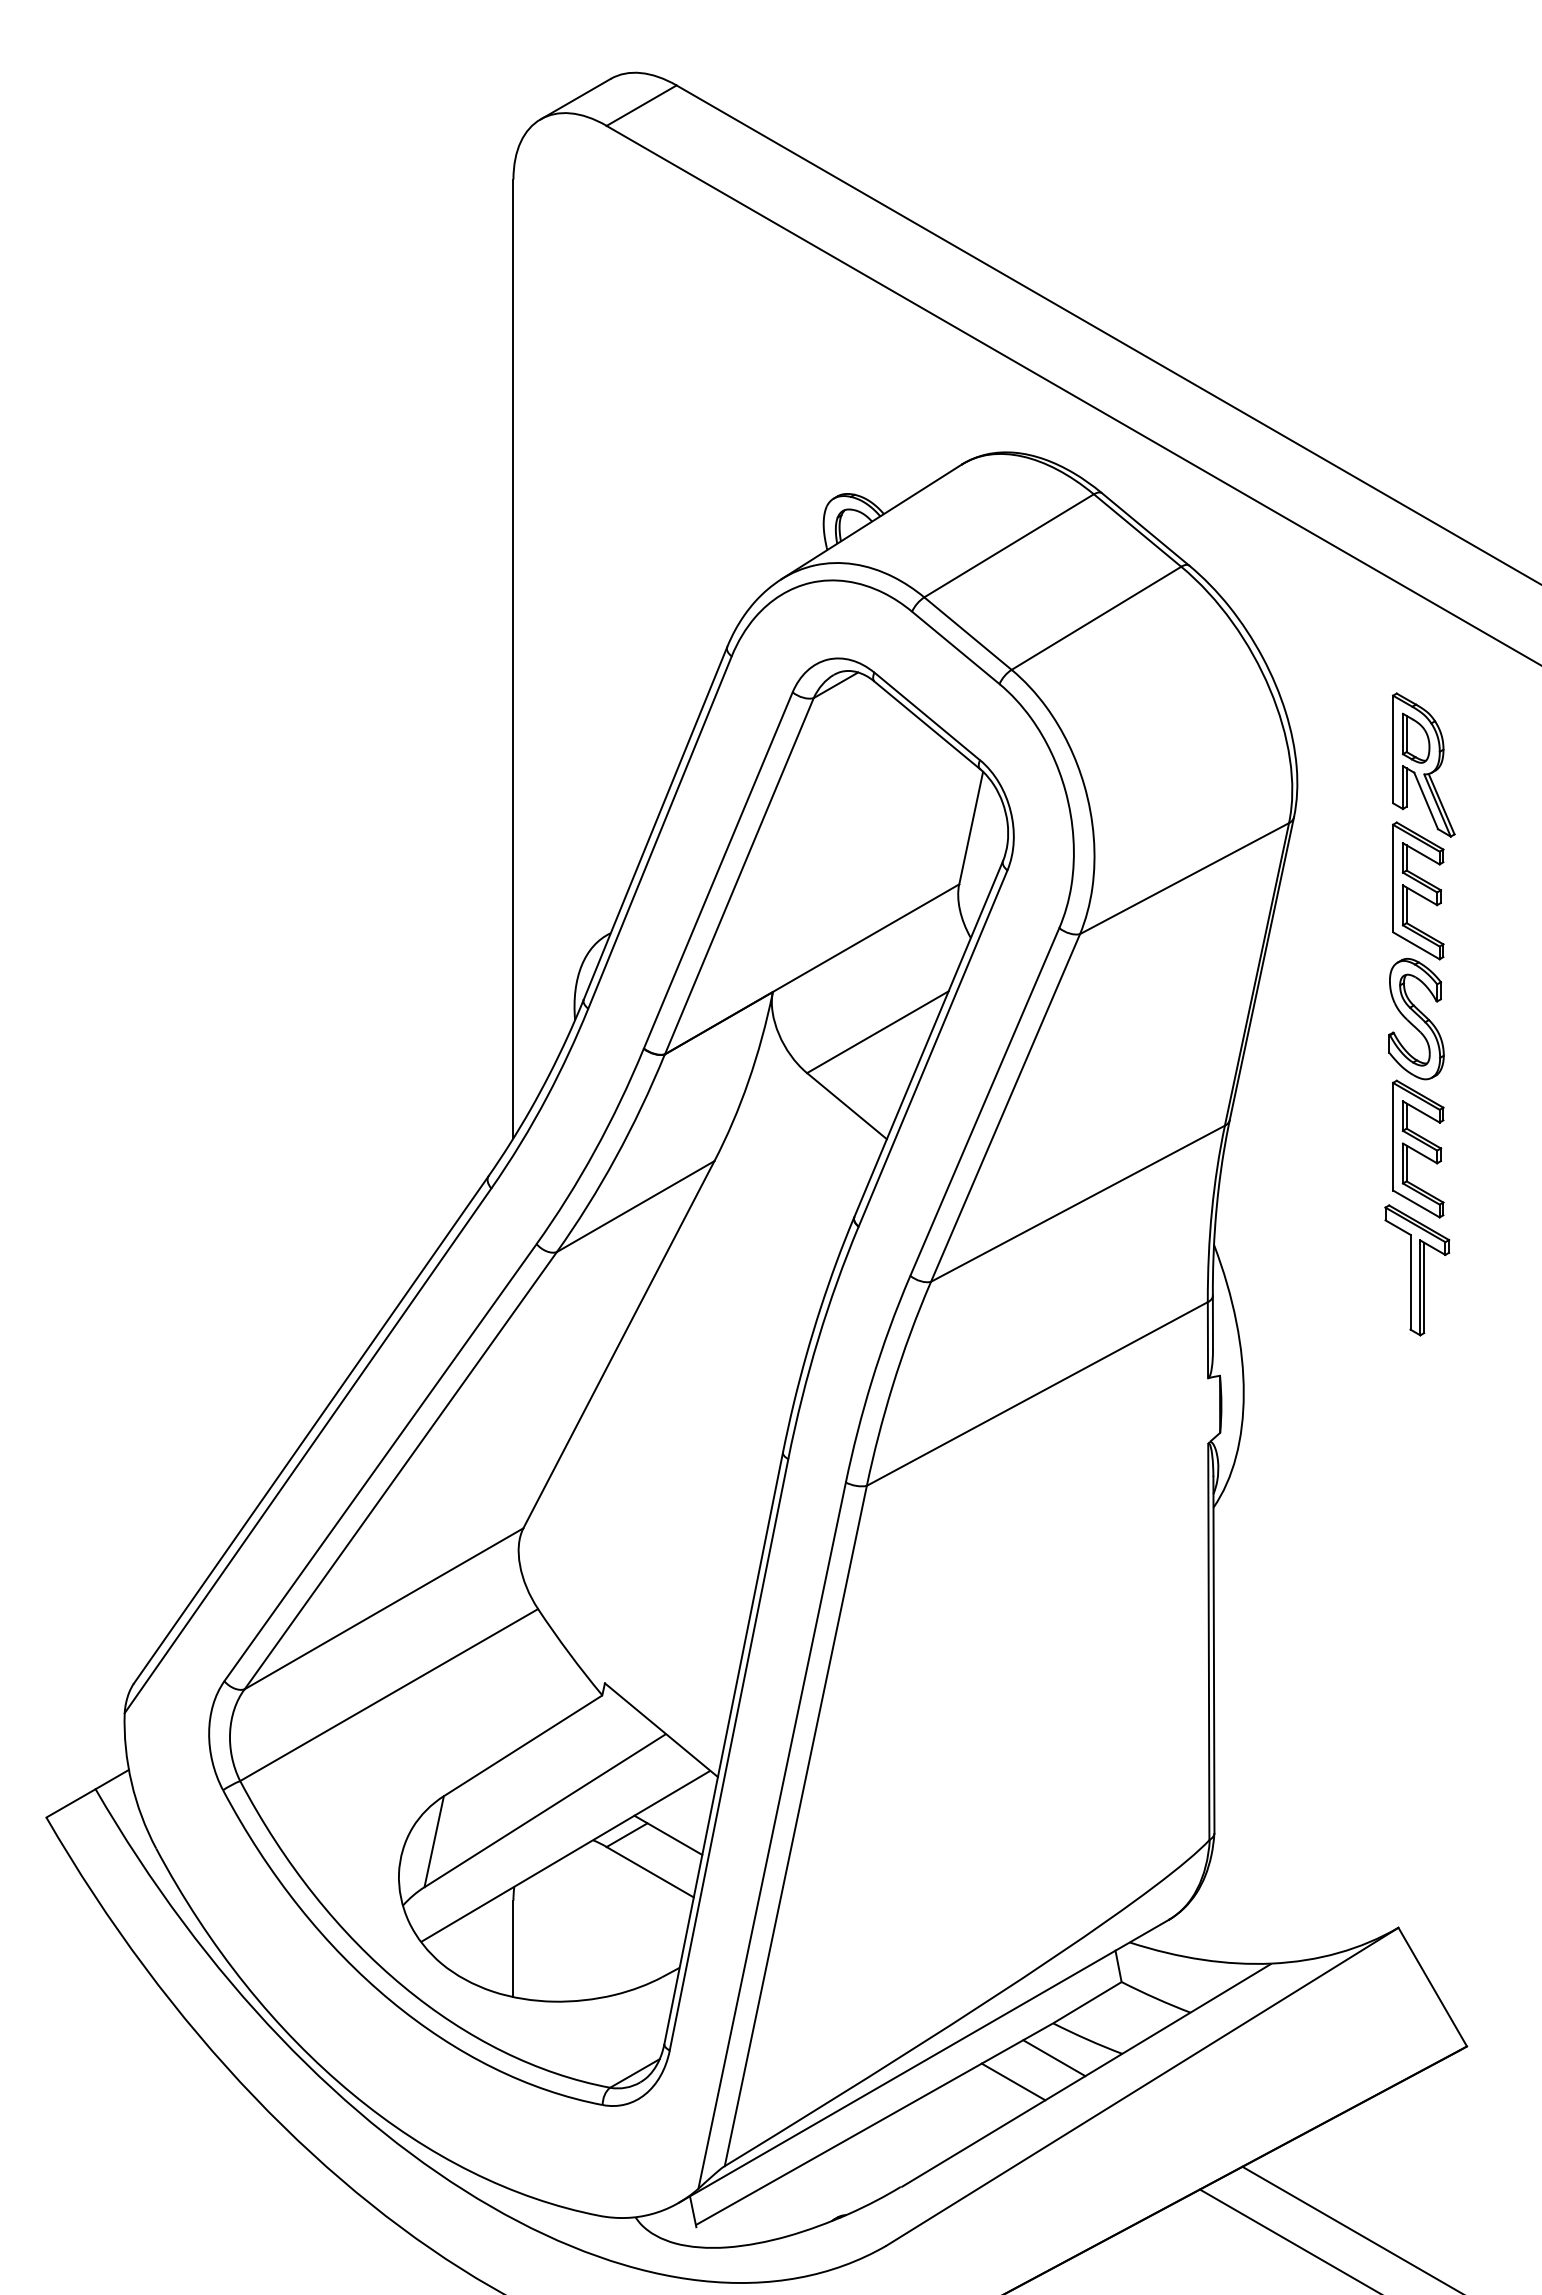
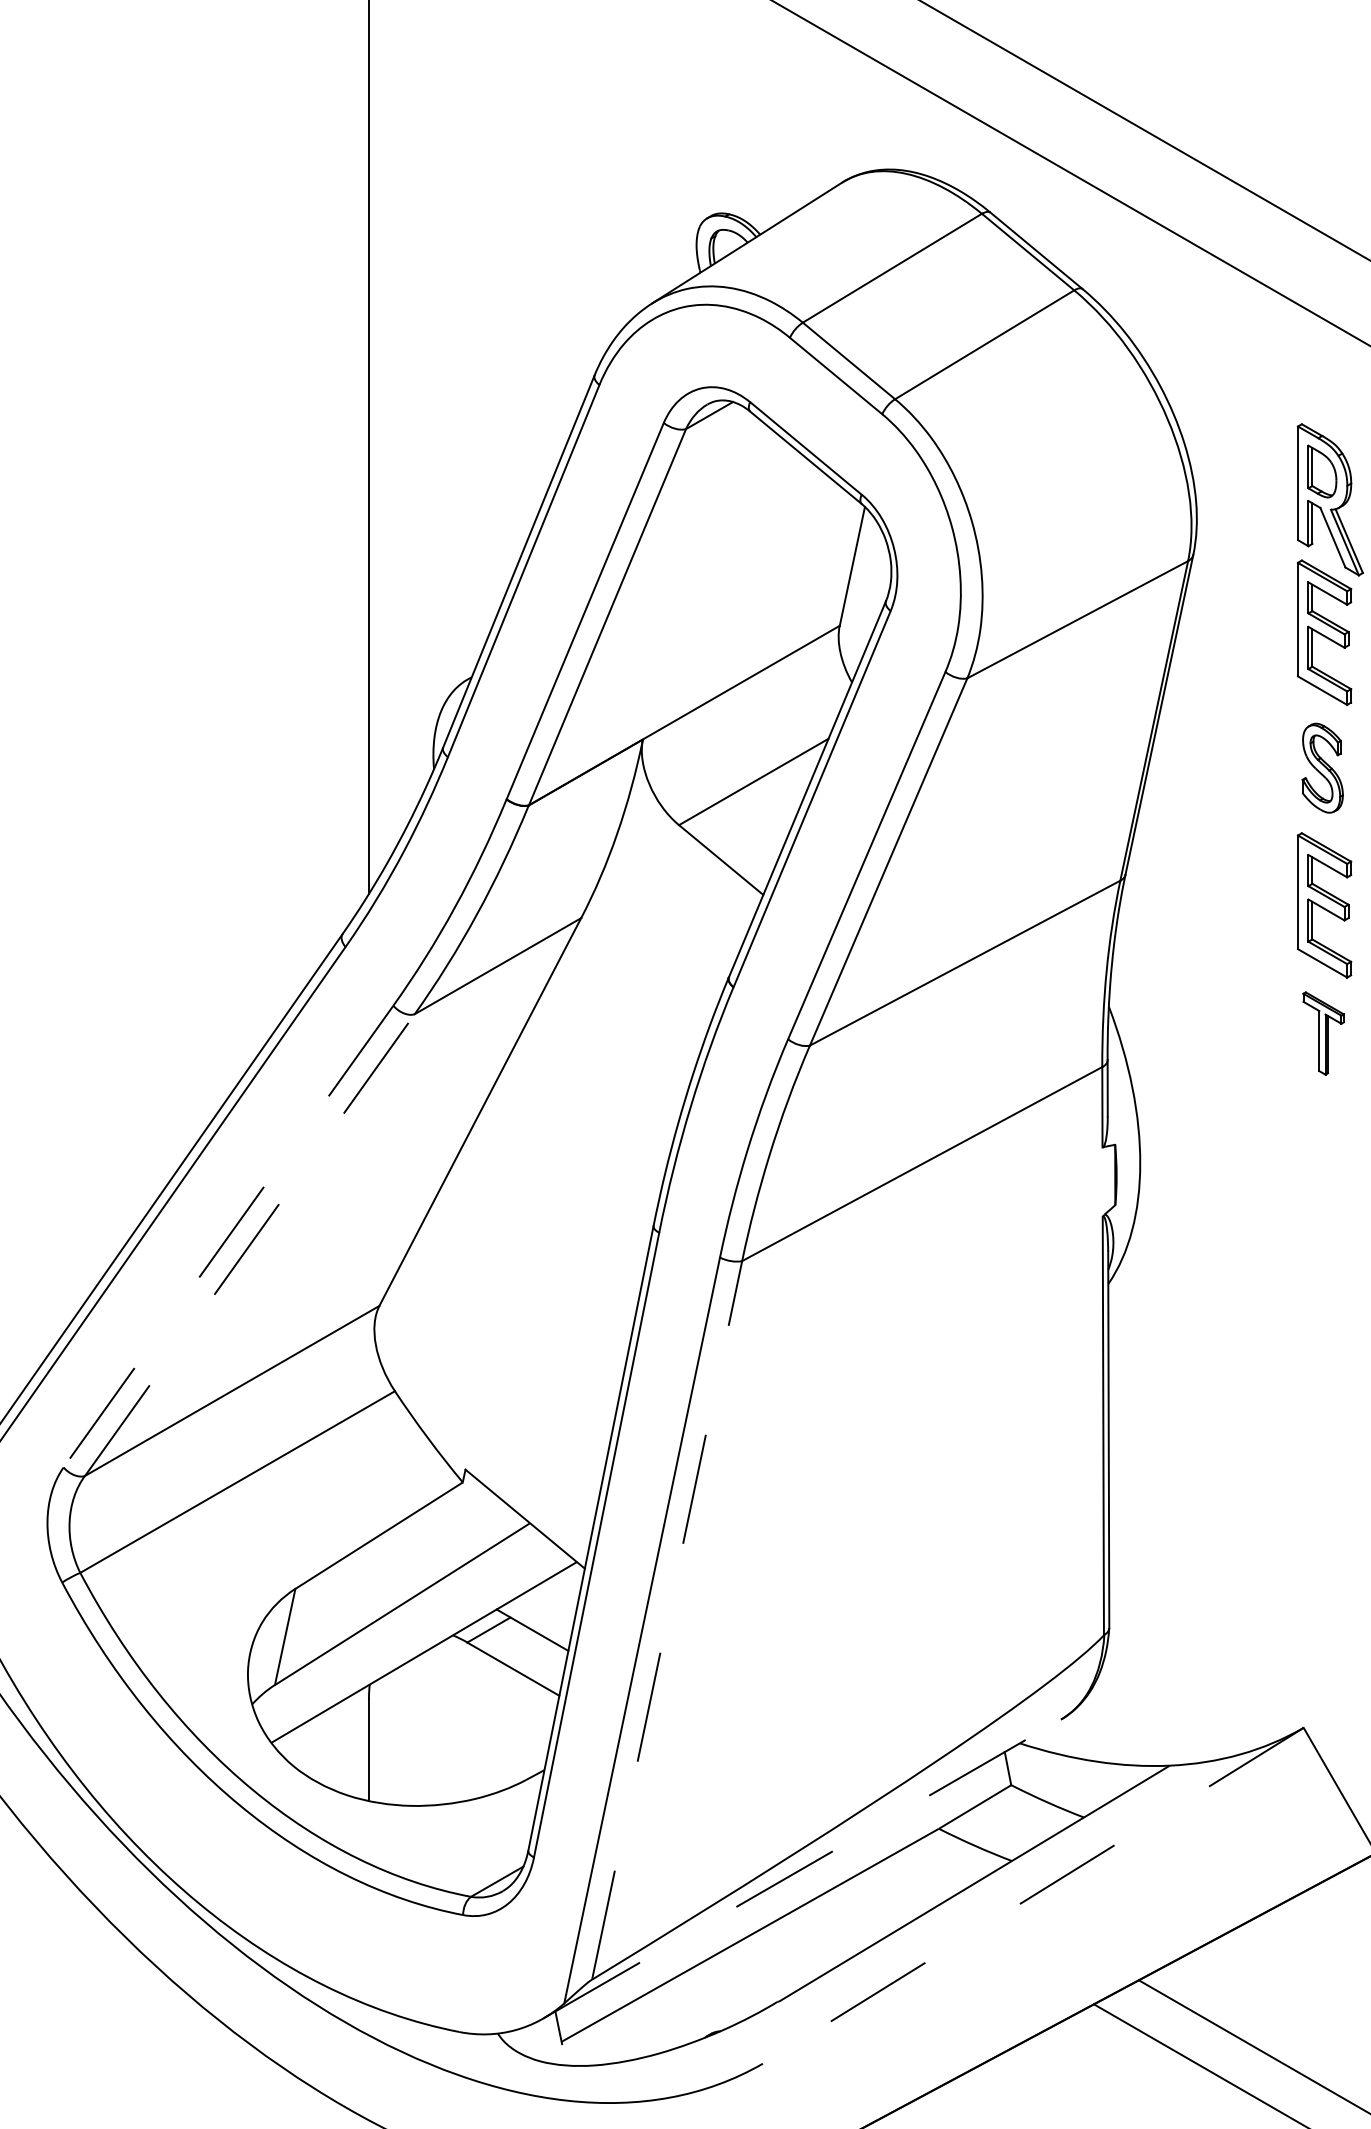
part: (1416, 1019) -> (1322, 768), size x0.7
part: (1417, 1270) -> (1323, 1033), size x0.6
line: (380, 1462) -> (228, 1236), solid -> dashed
line: (400, 1470) -> (249, 1244), solid -> dashed
line: (795, 1826) -> (666, 1620), solid -> dashed
line: (1054, 2058) -> (940, 1865), removed
line: (923, 2061) -> (801, 1869), solid -> dashed
line: (1013, 2081) -> (897, 1890), removed
line: (1142, 2087) -> (1033, 1896), solid -> dashed

